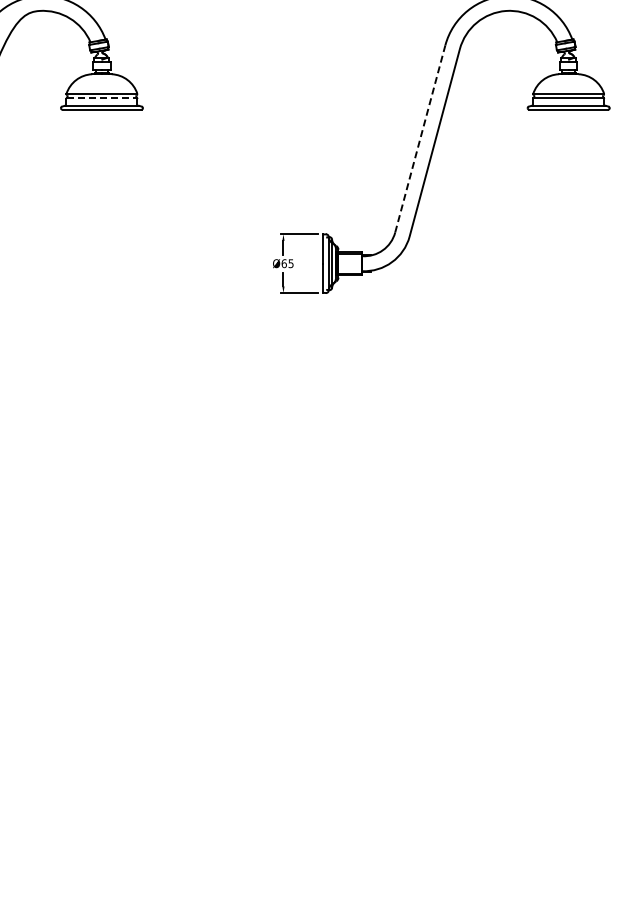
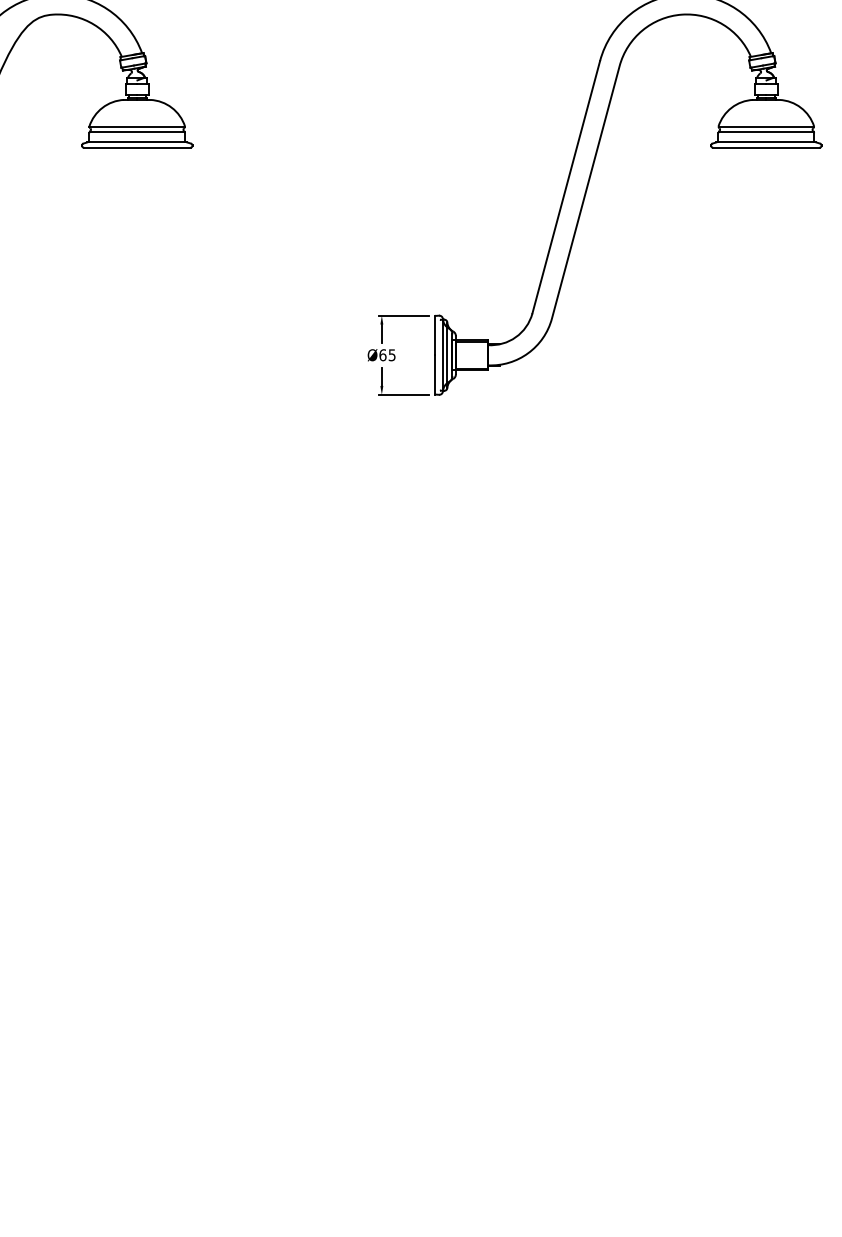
line: (102, 98) -> (137, 132), dashed -> solid
line: (420, 139) -> (566, 187), dashed -> solid

